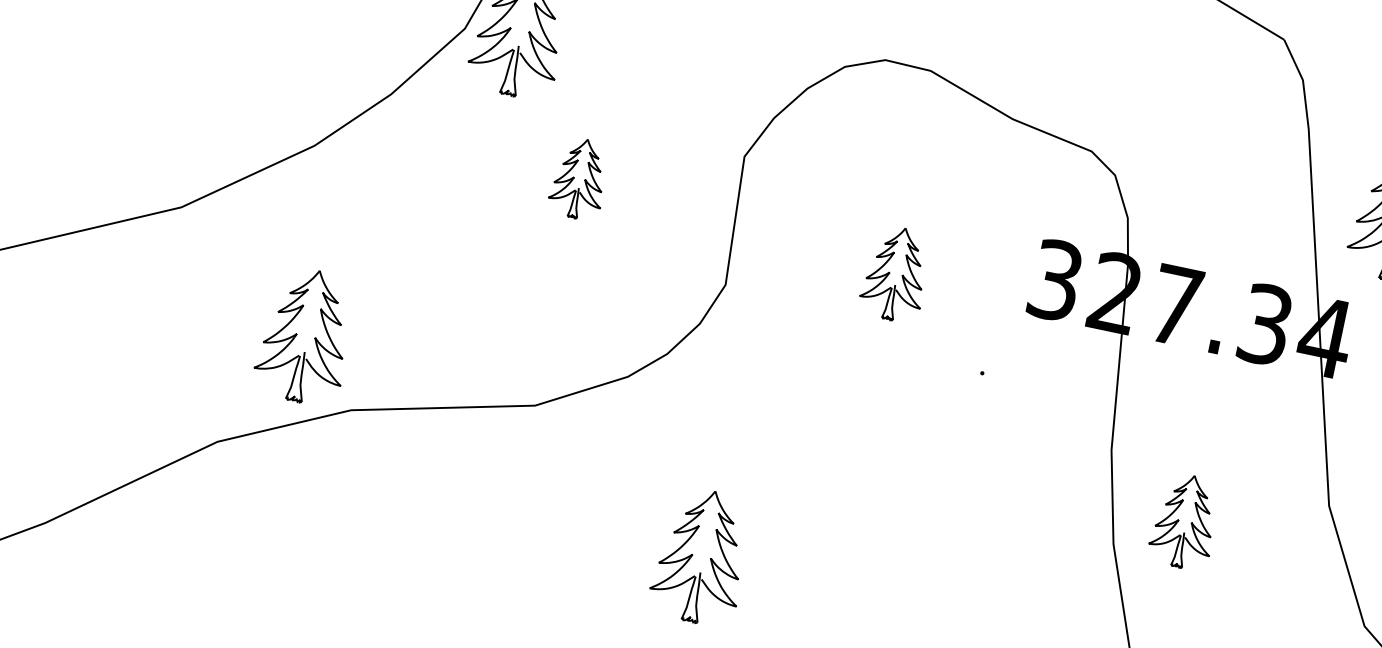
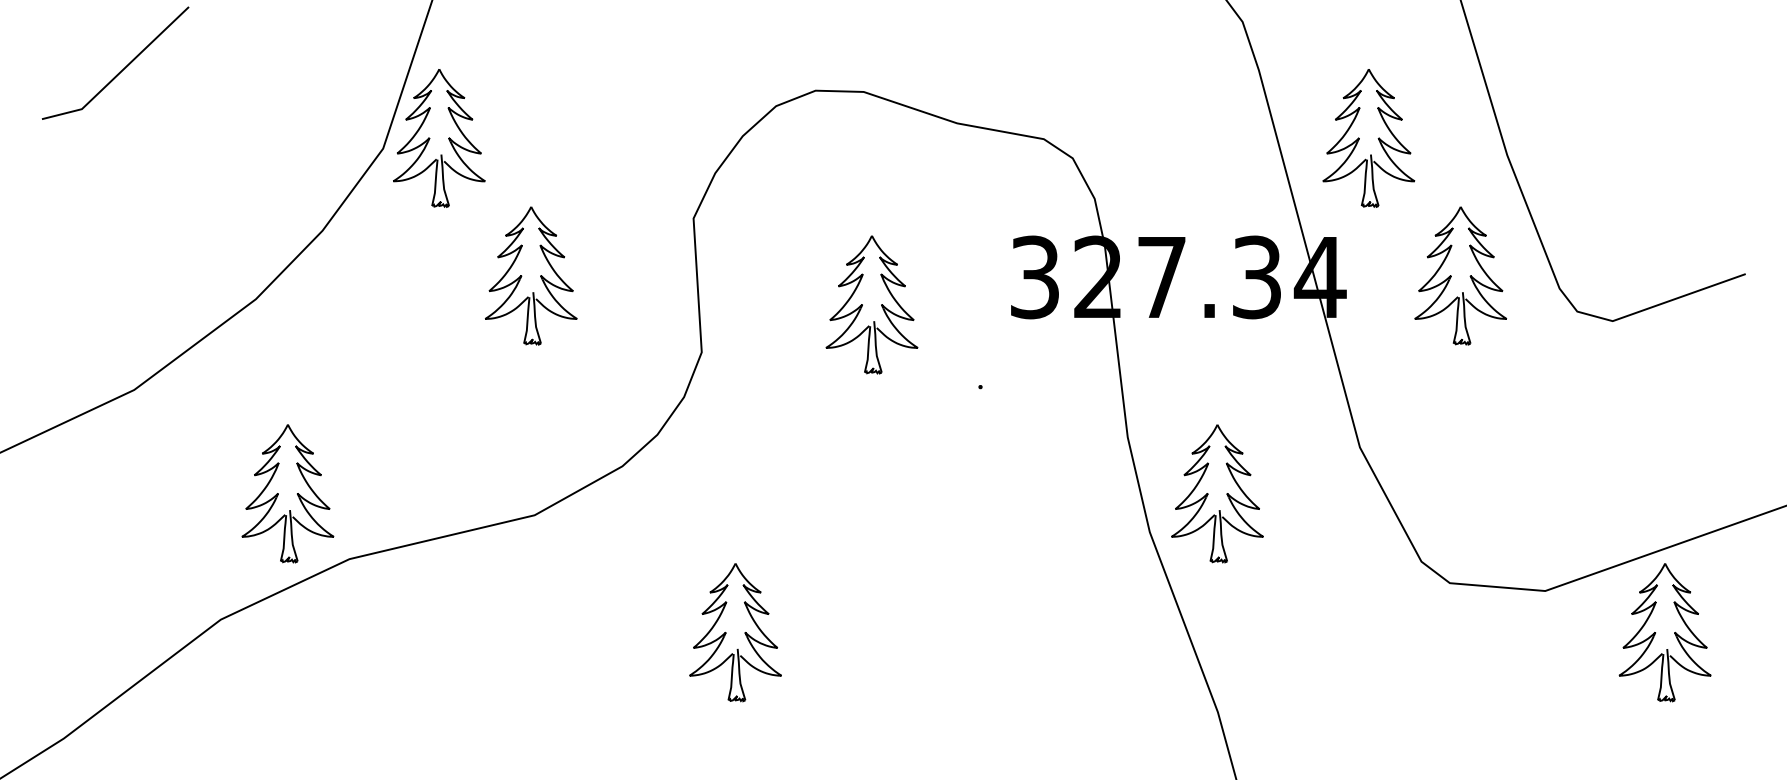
part: (579, 178) -> (531, 275), size x1.67
part: (895, 273) -> (871, 304), size x1.43
part: (1185, 521) -> (1217, 493), size x1.43

